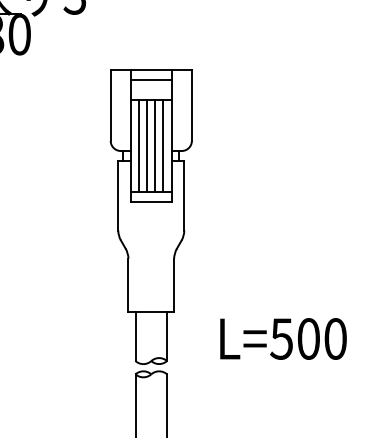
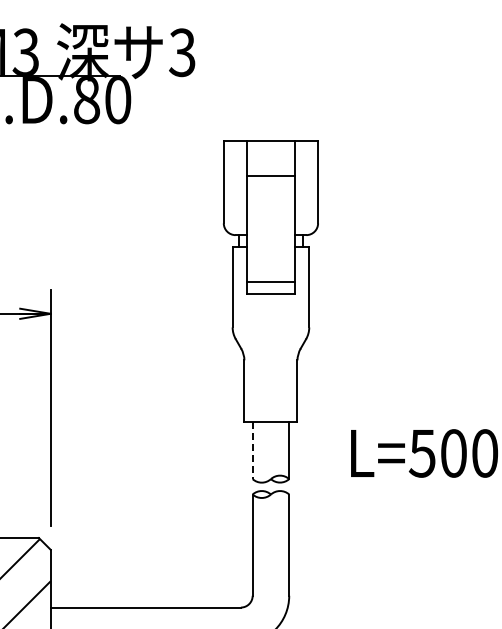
line: (150, 79) -> (270, 152), removed
line: (138, 146) -> (256, 229), removed
line: (147, 146) -> (266, 229), removed
line: (155, 146) -> (275, 229), removed
line: (163, 146) -> (285, 229), removed
line: (135, 336) -> (252, 450), solid -> dashed

